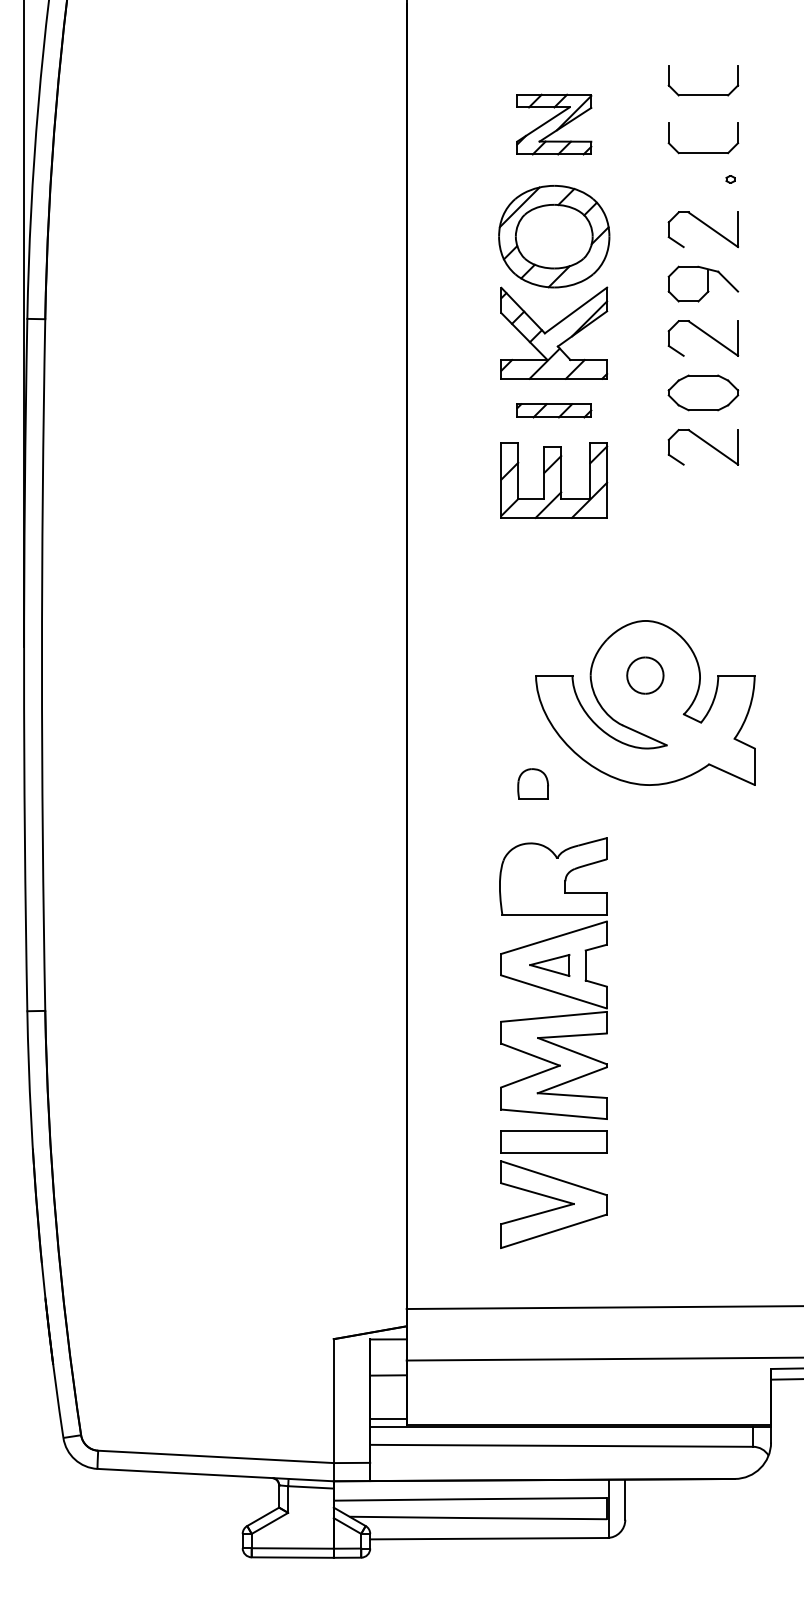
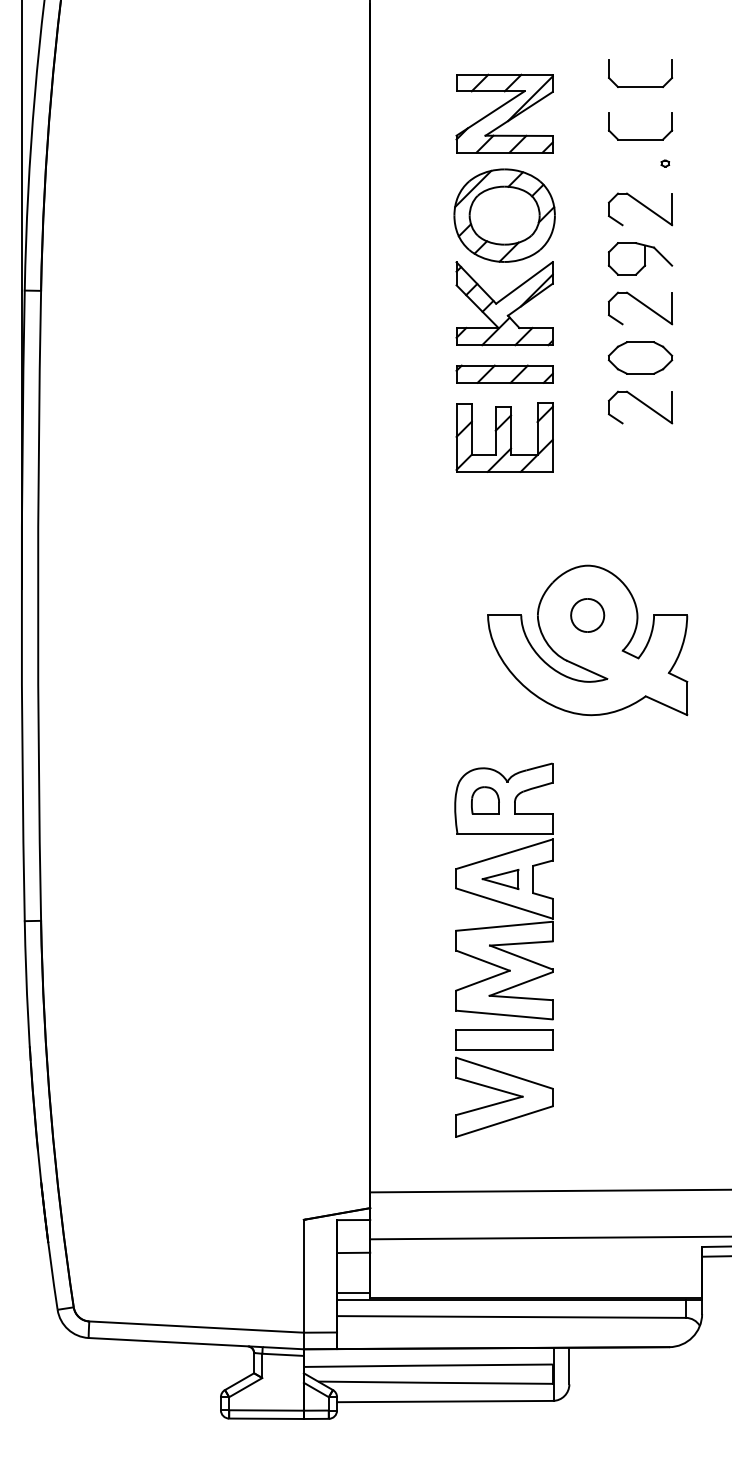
part: (554, 124) -> (504, 113), size x1.43
part: (554, 410) -> (504, 374), size x1.43
part: (532, 783) -> (484, 800), moved

